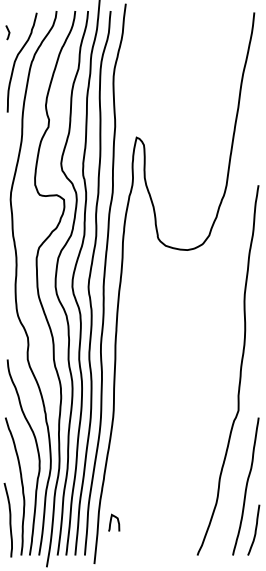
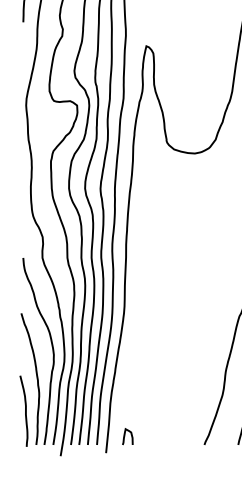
curve: (111, 522) -> (125, 436), moved

